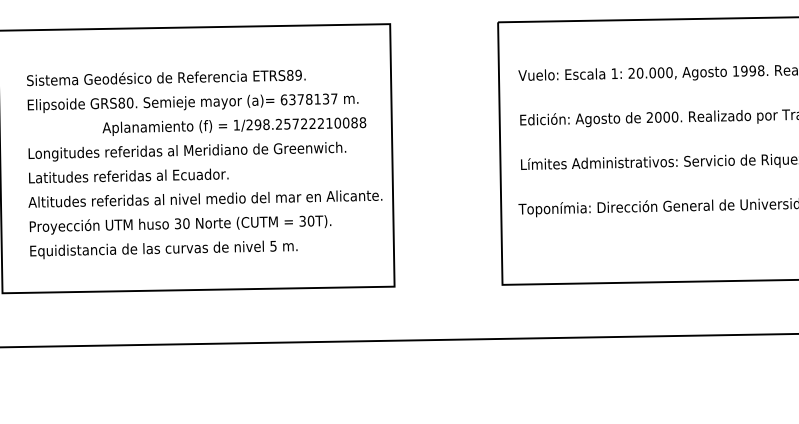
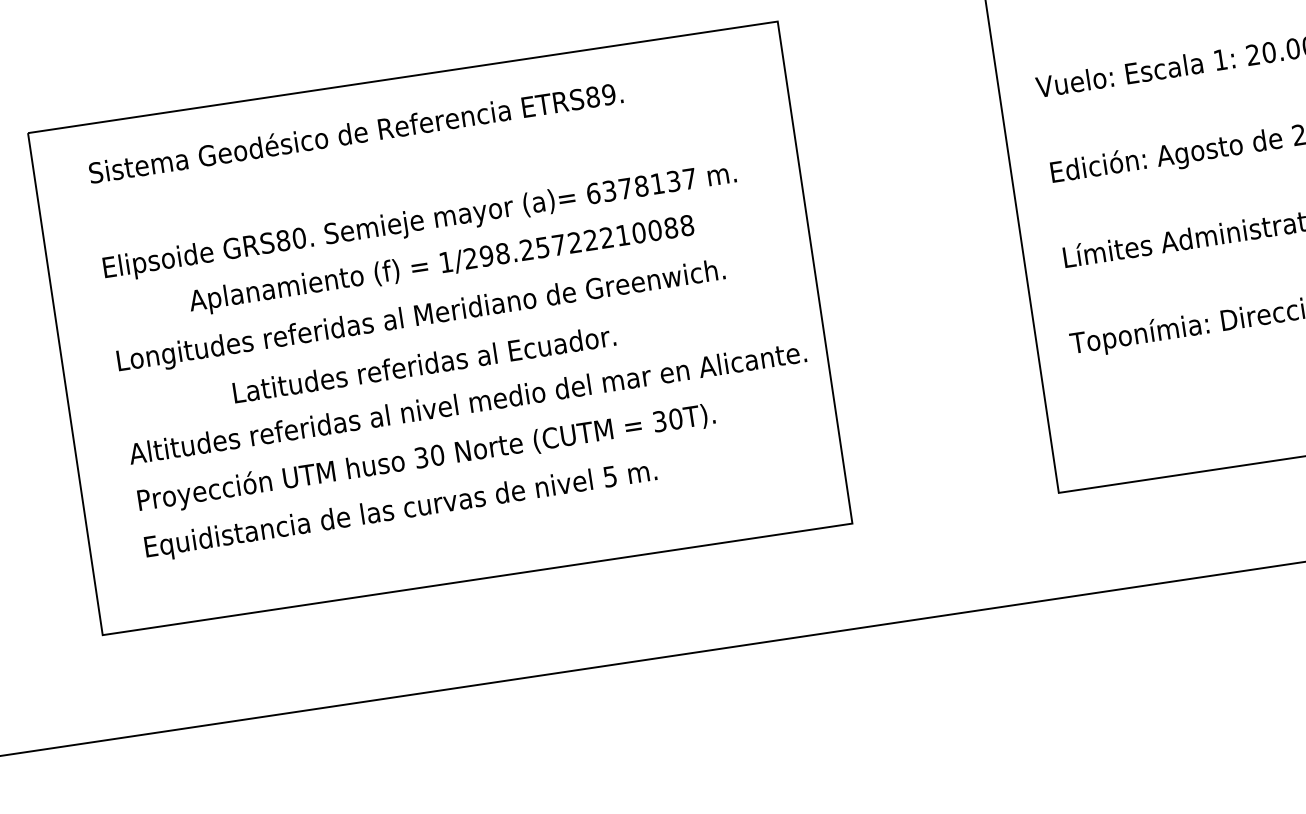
text: (166, 77) -> (356, 132), moved
text: (234, 126) -> (441, 265), moved
text: (128, 175) -> (423, 363), moved

